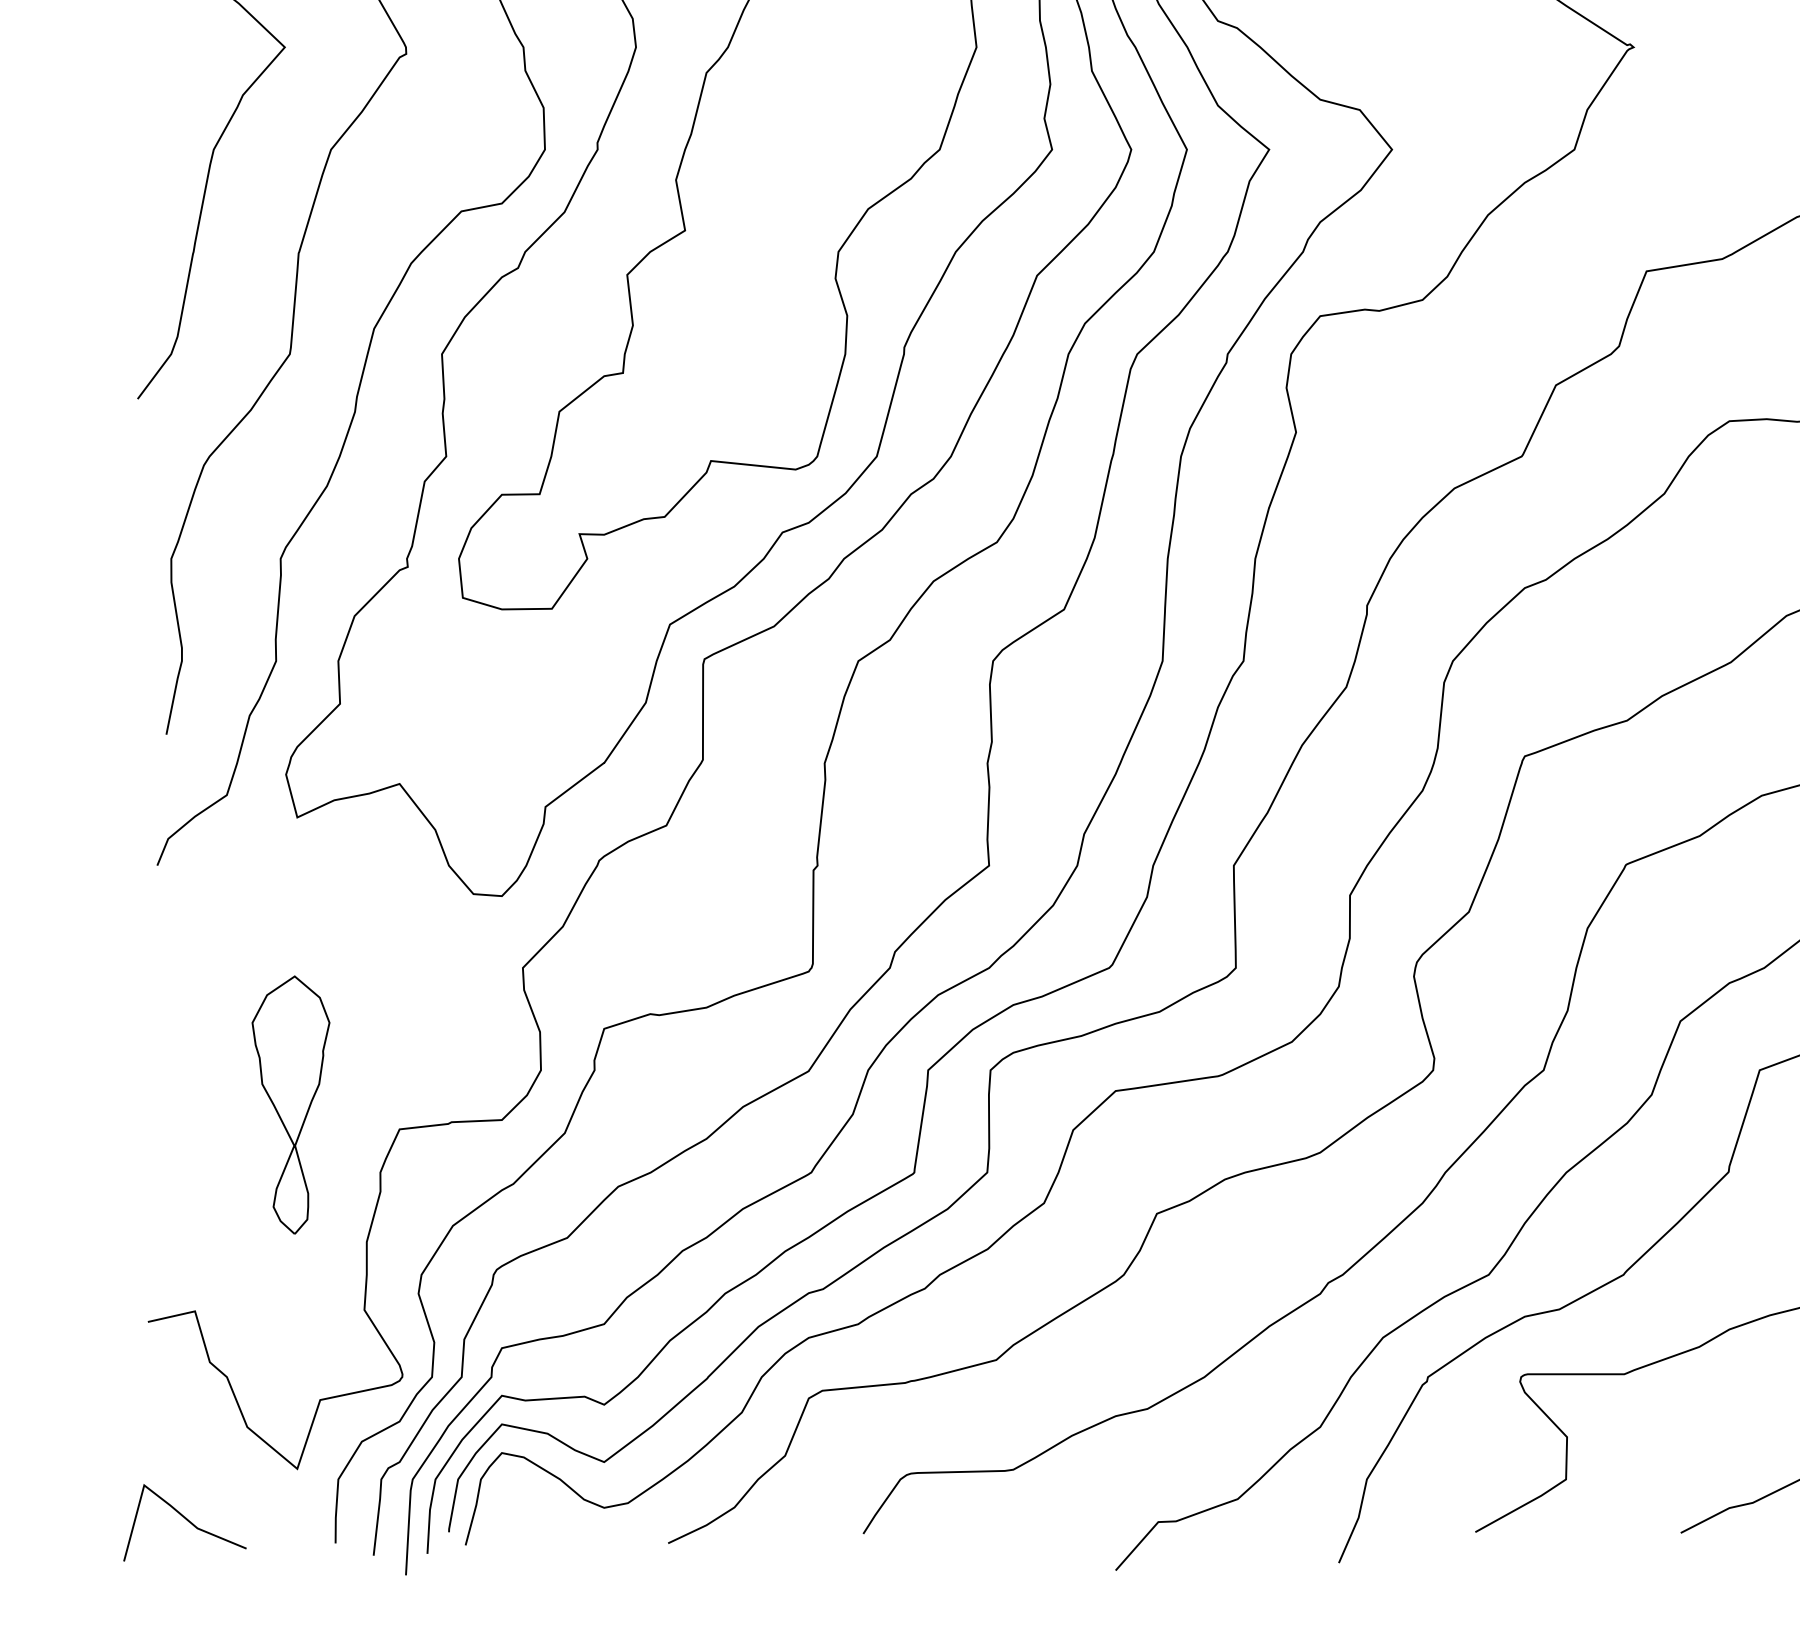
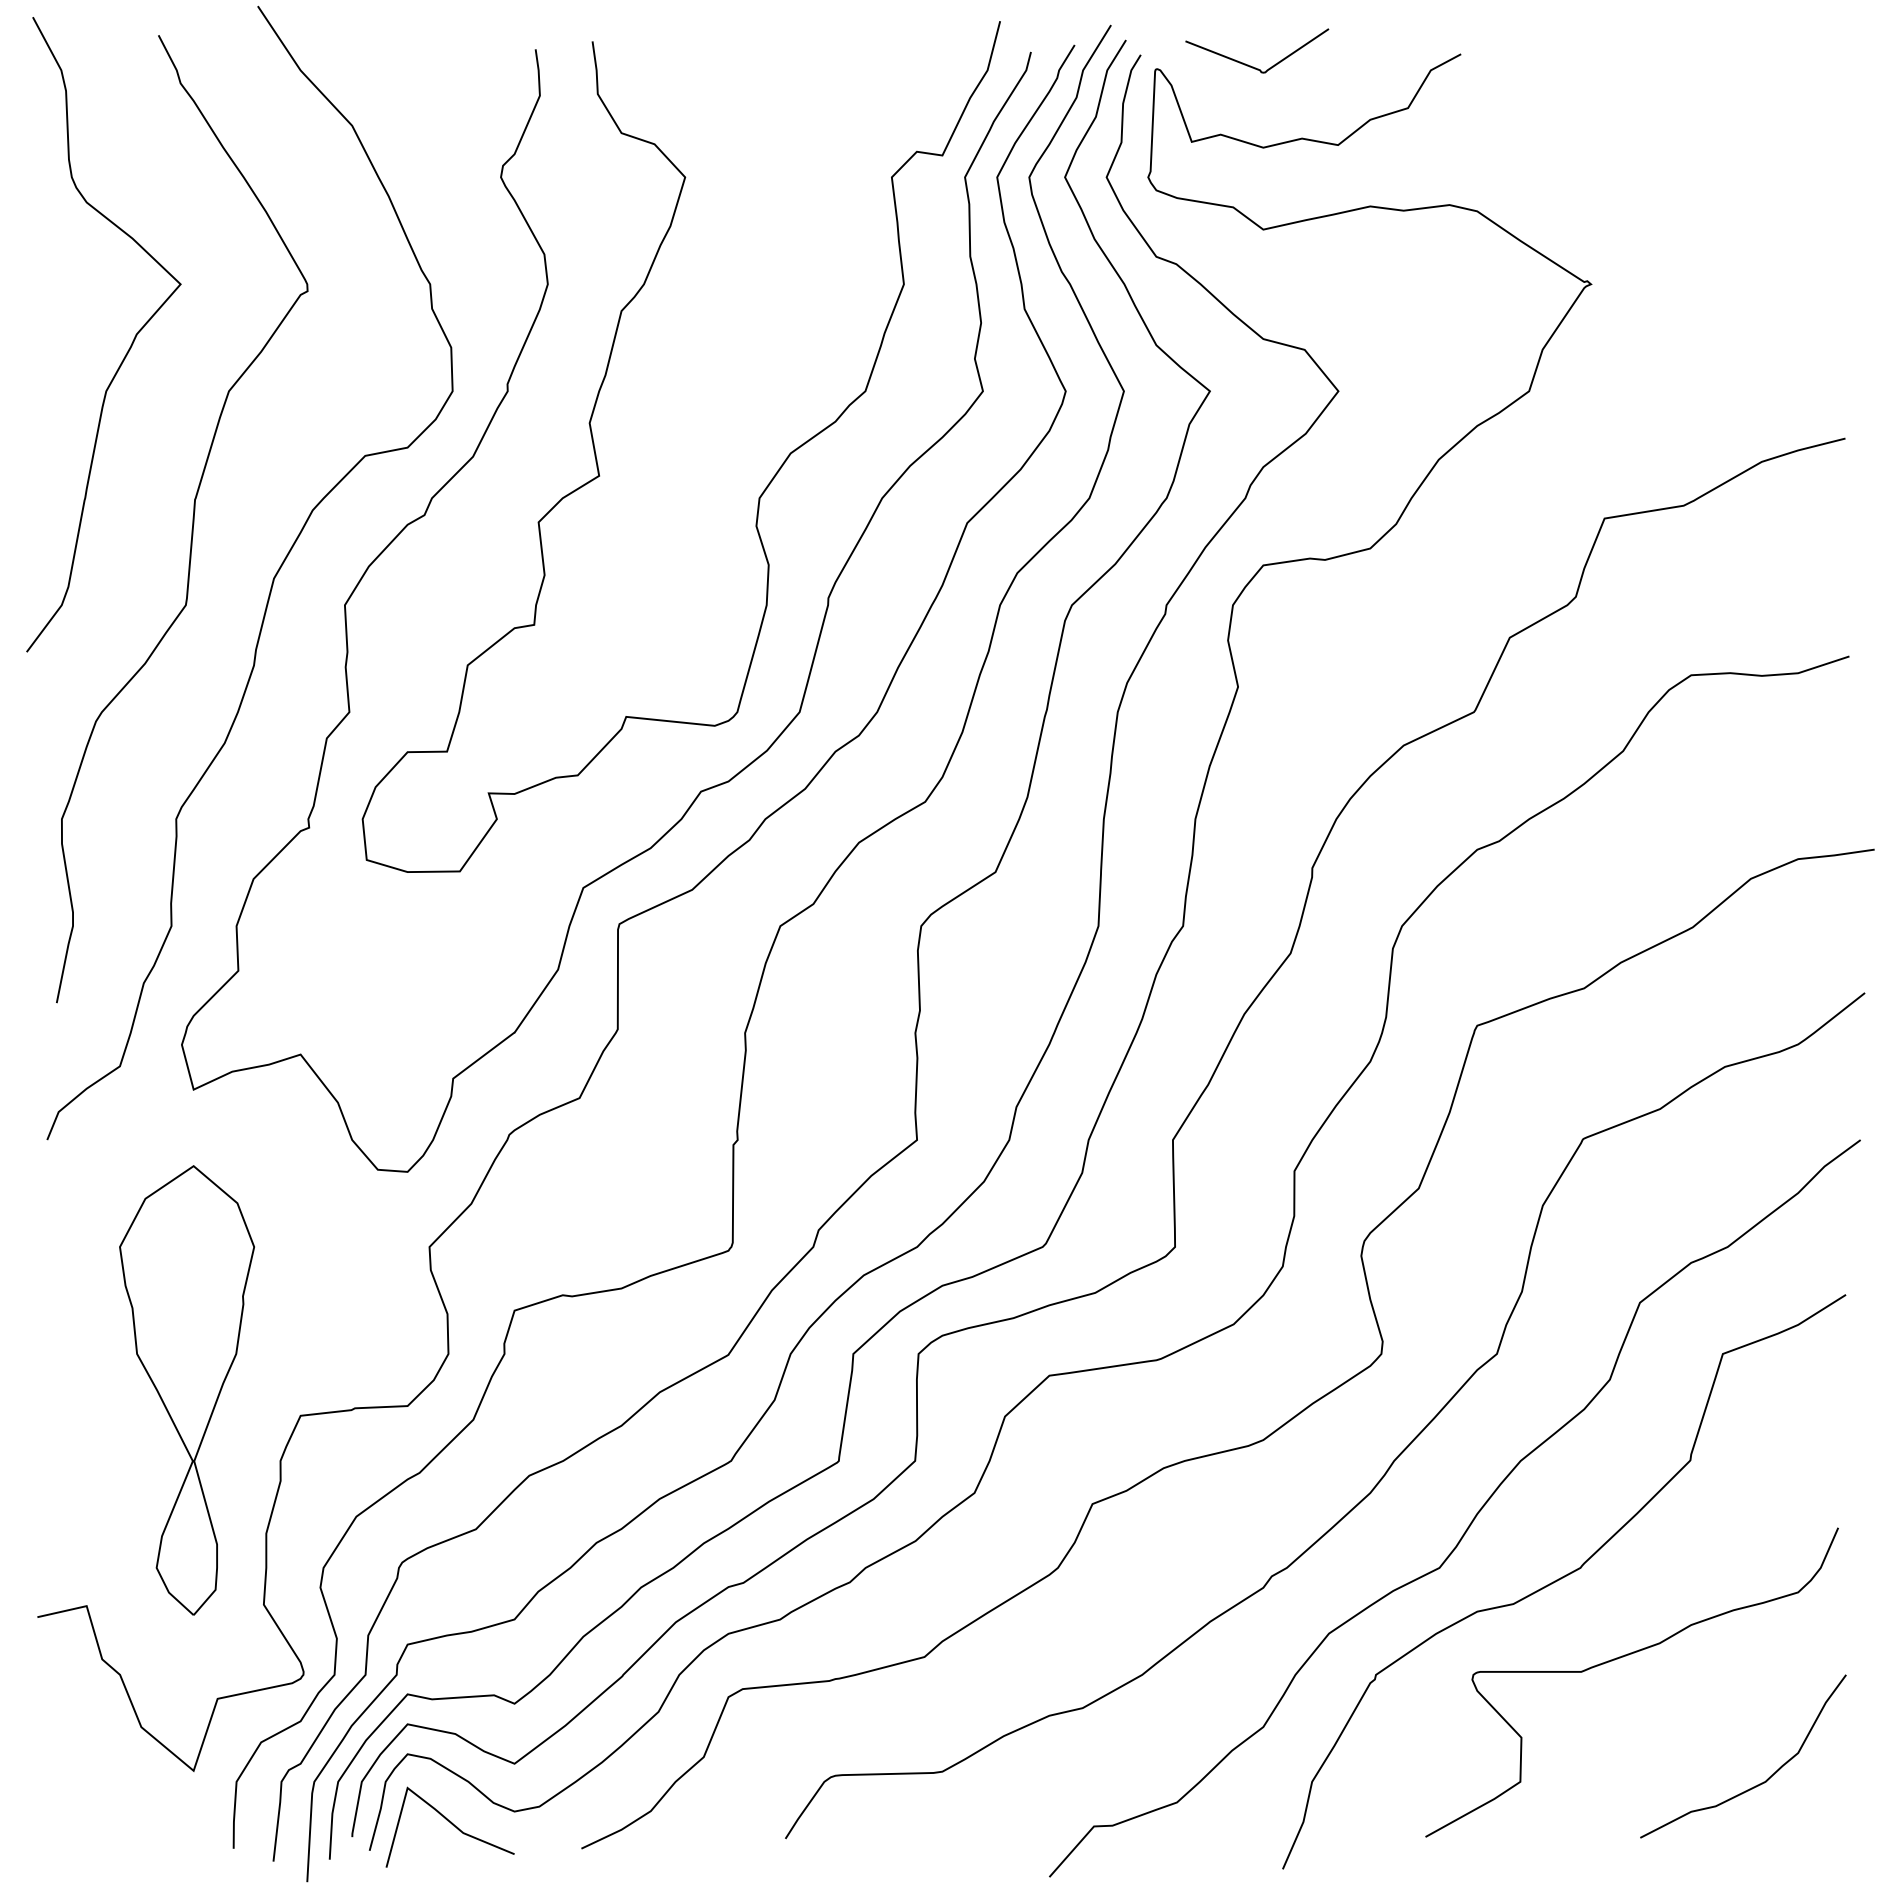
part: (290, 1105) -> (186, 1390), size x1.67
line: (186, 1520) -> (451, 1824), moved

